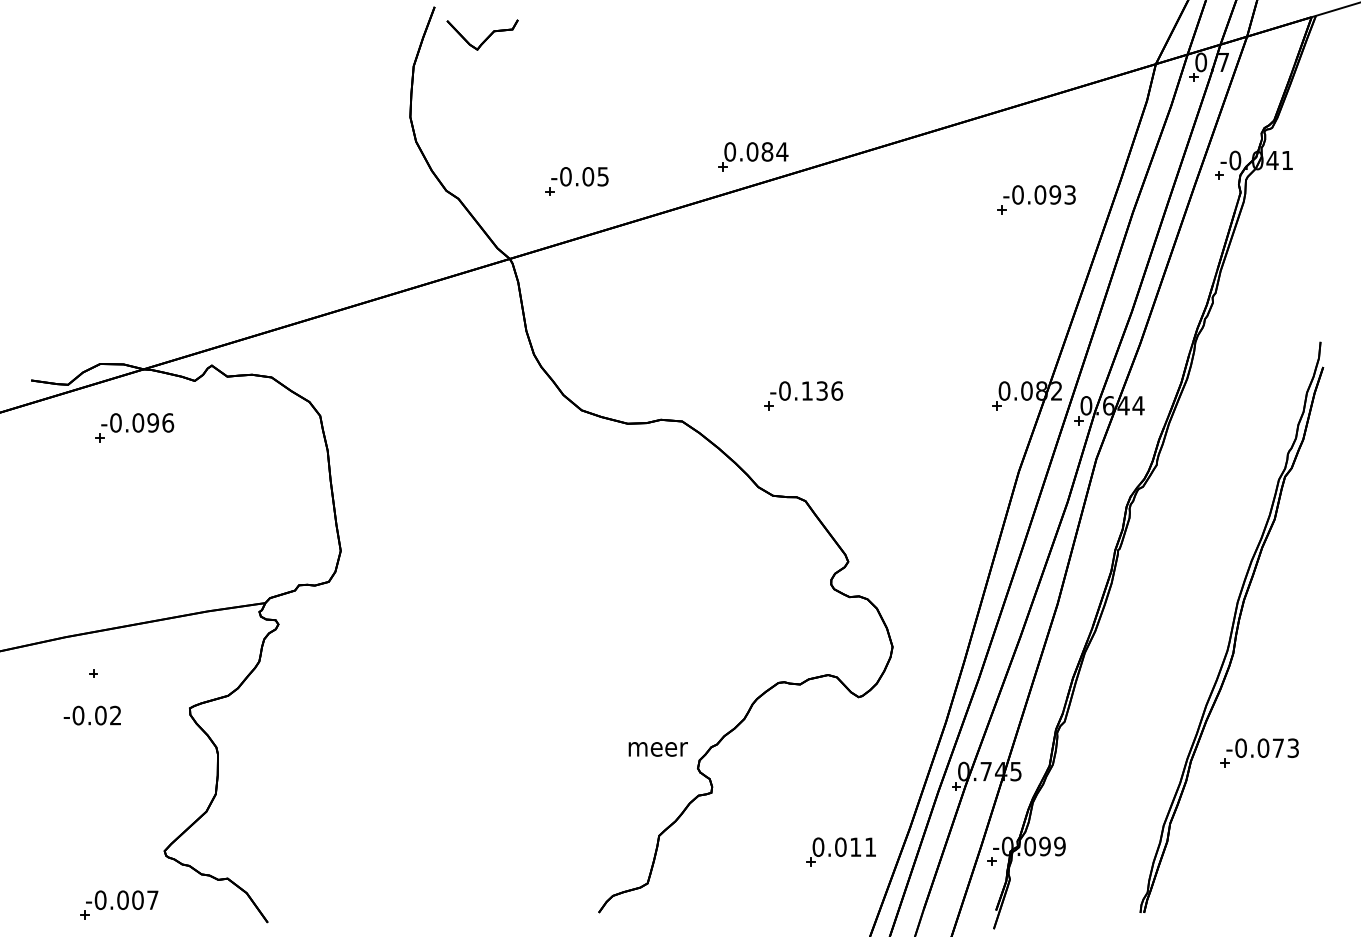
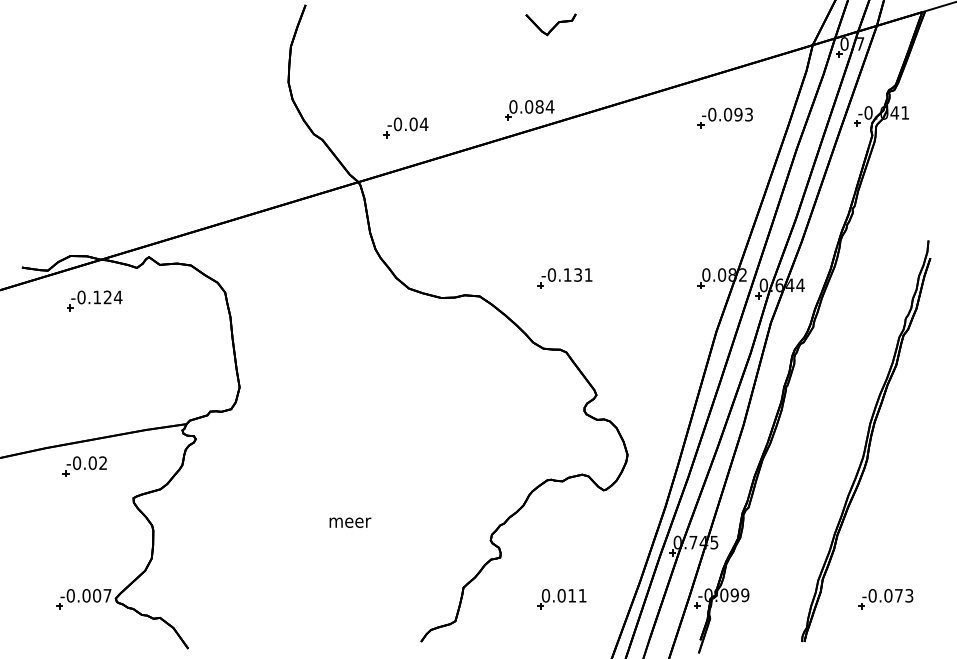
part: (482, 34) -> (550, 24), moved
text: (603, 176) -> (424, 124), -0.05 -> -0.04
part: (1036, 199) -> (725, 117), moved
text: (837, 390) -> (588, 274), -0.136 -> -0.131
text: (153, 422) -> (107, 297), -0.096 -> -0.124
text: (91, 715) -> (86, 463), moved
text: (657, 749) -> (349, 522), moved
part: (1259, 752) -> (885, 598), moved
part: (840, 851) -> (561, 598), moved
part: (119, 904) -> (84, 598), moved

